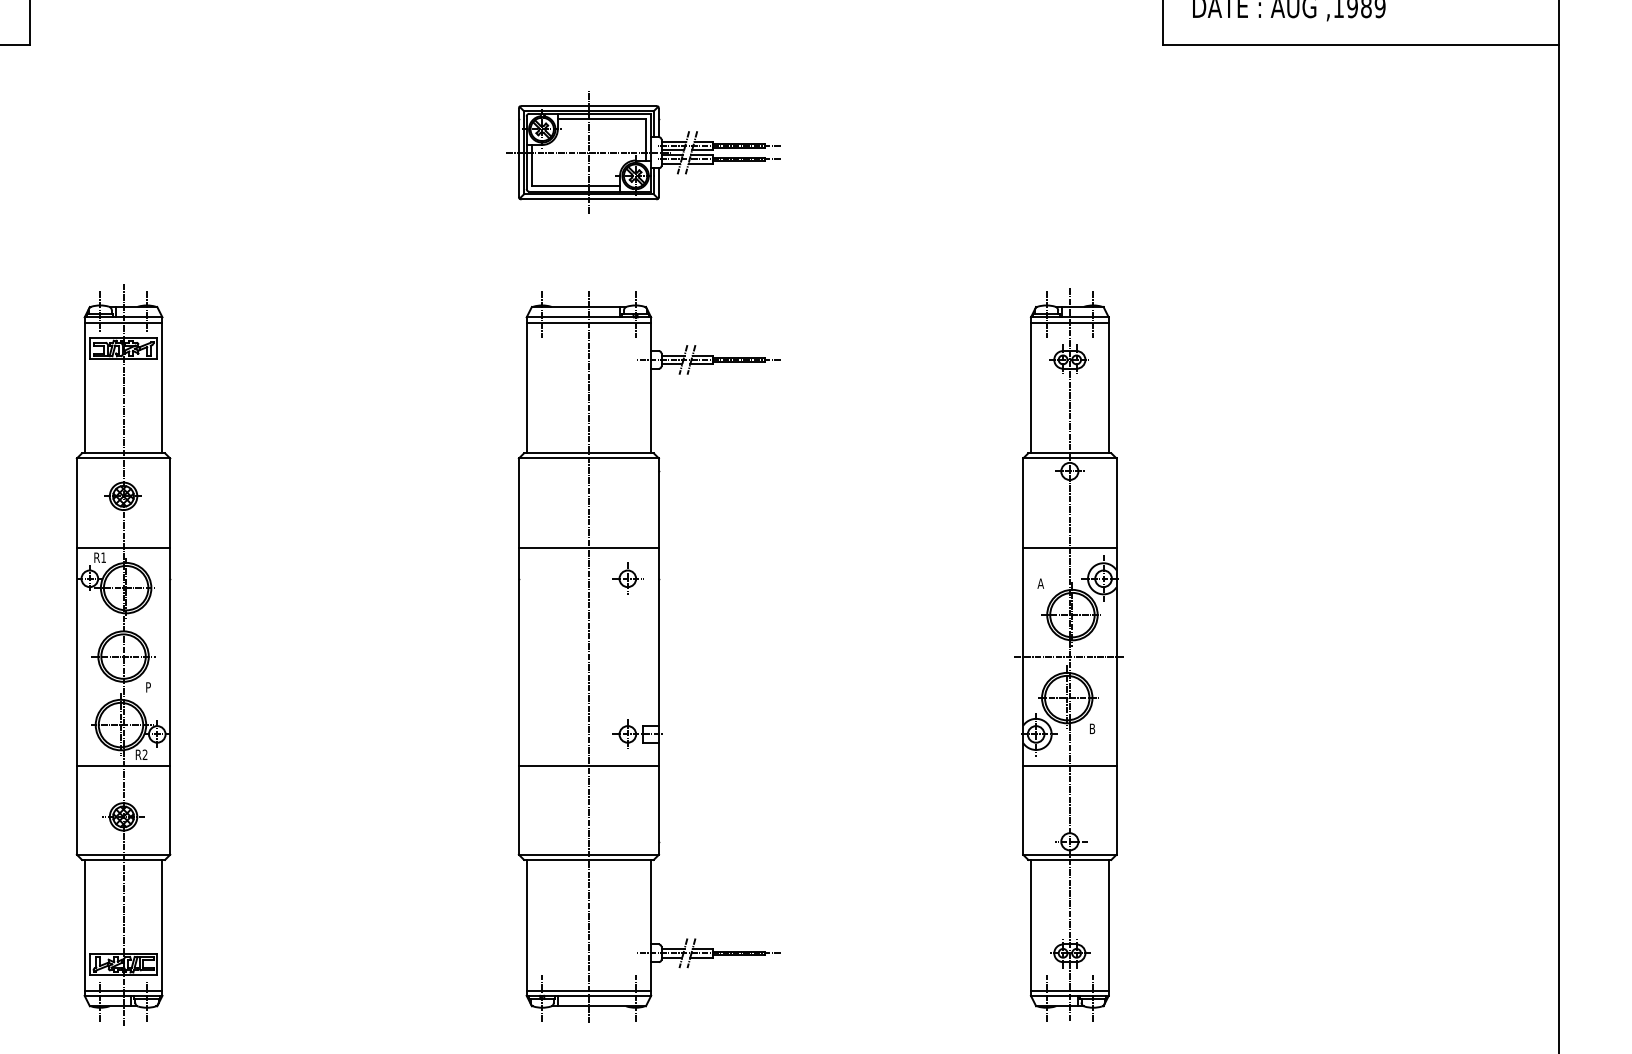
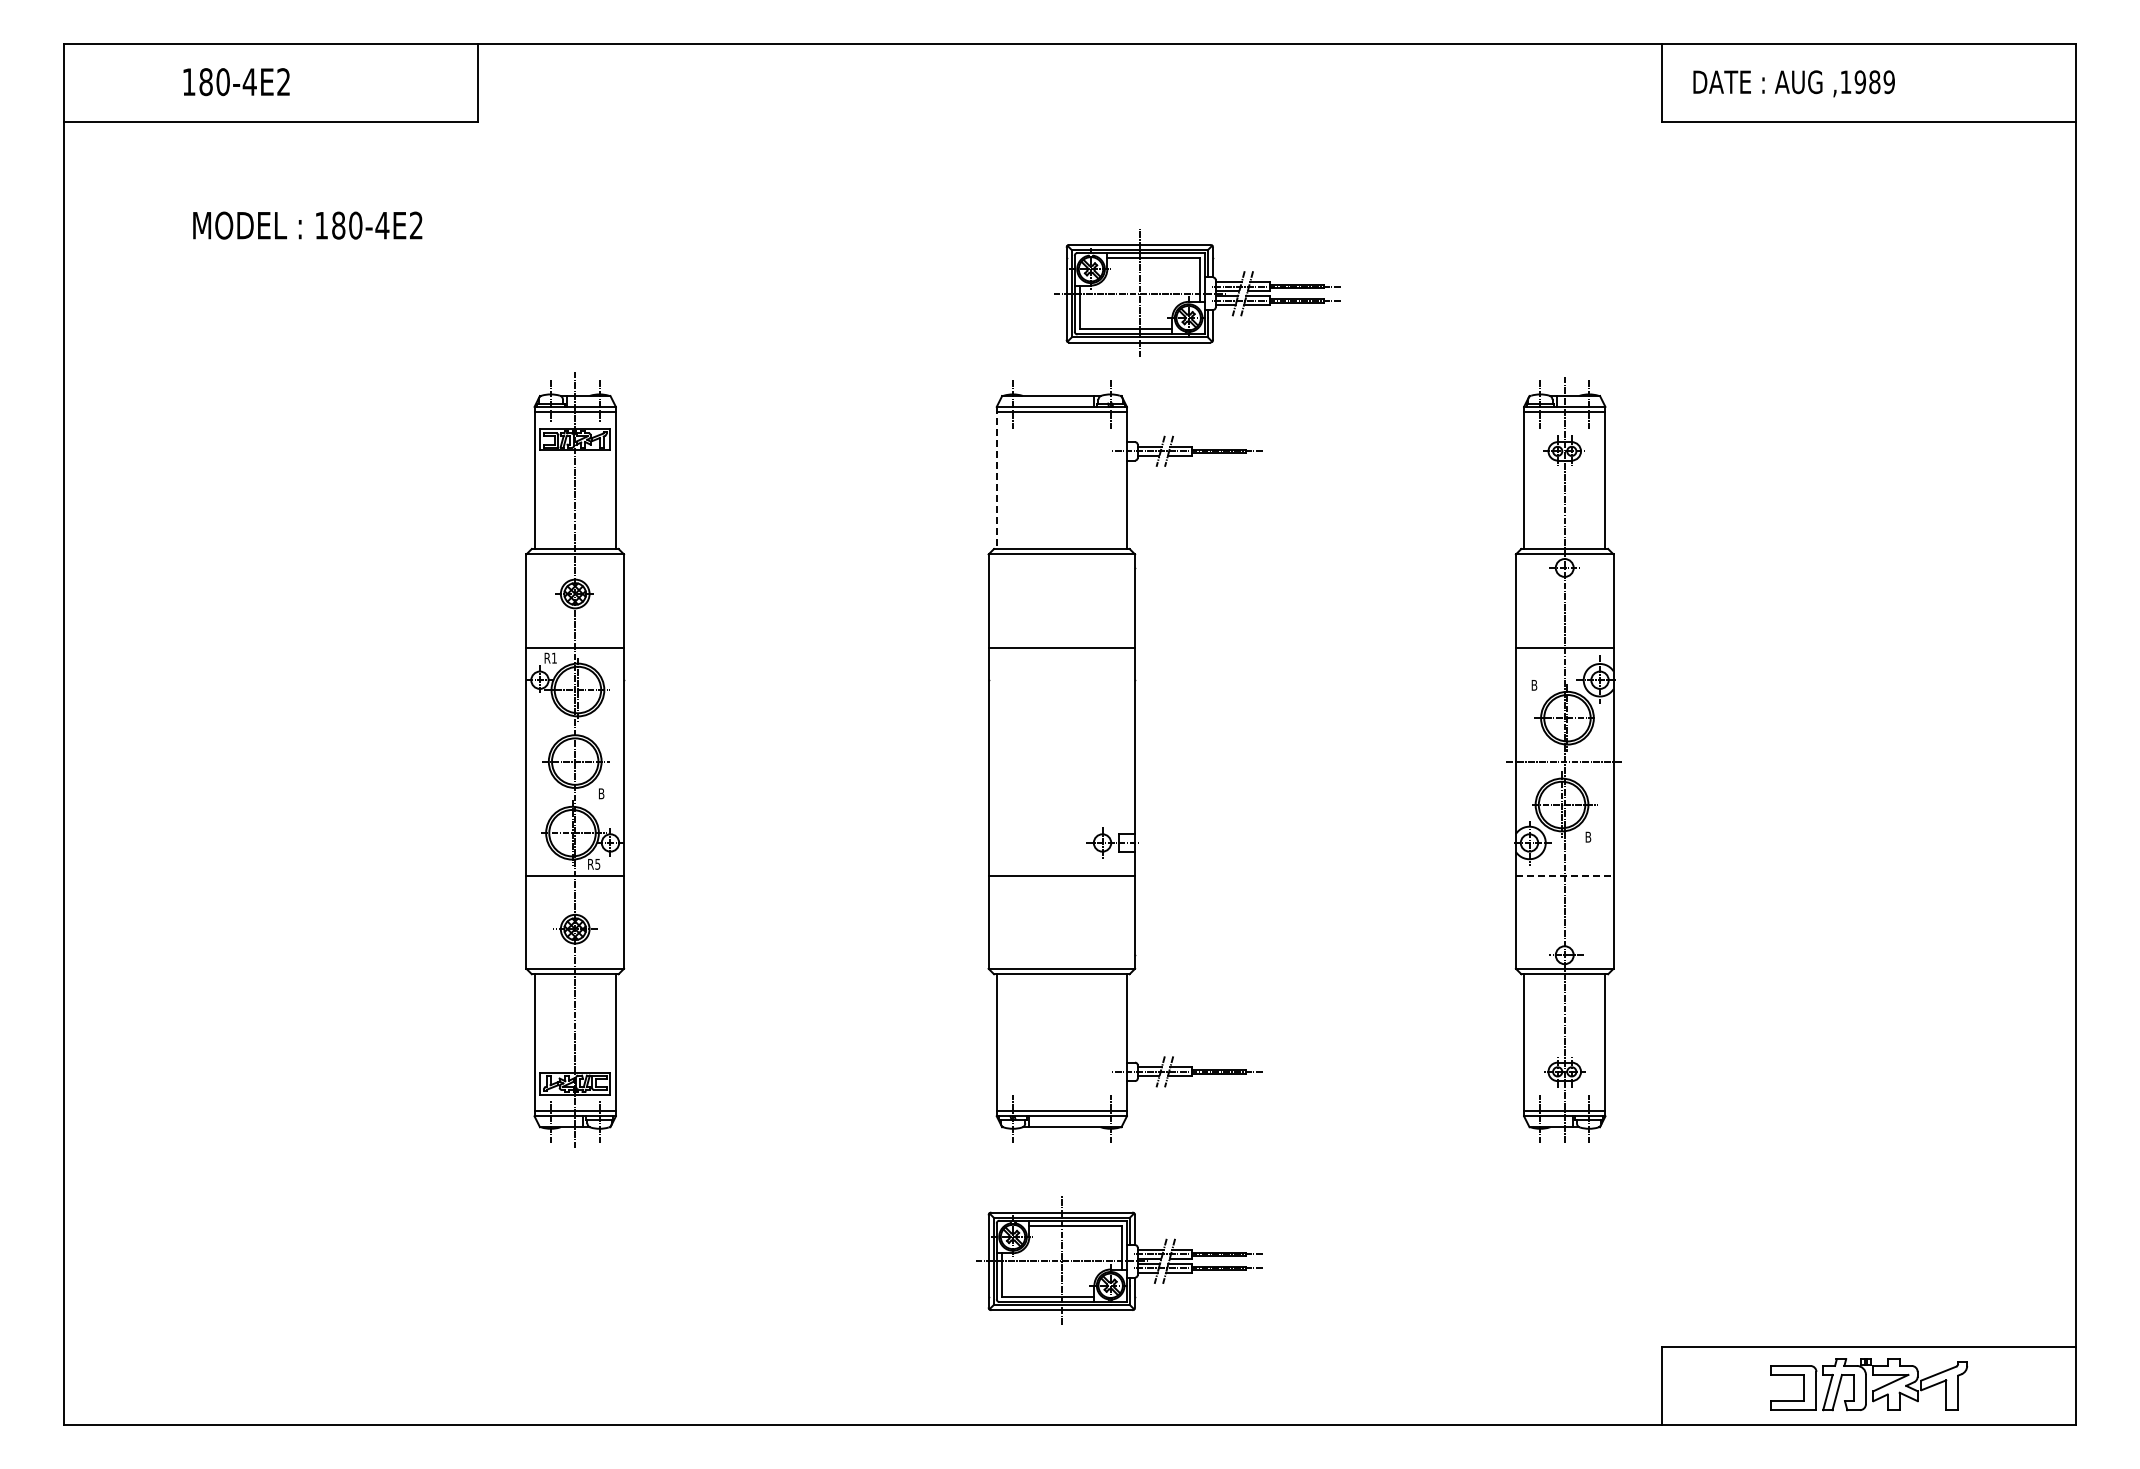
part: (644, 151) -> (1197, 292), moved
line: (526, 385) -> (996, 478), solid -> dashed
part: (626, 578) -> (1101, 679), removed
text: (1040, 583) -> (1534, 685), A -> B
line: (588, 656) -> (1061, 761), removed
text: (149, 687) -> (602, 793), P -> B
text: (144, 754) -> (597, 863), R2 -> R5
line: (1069, 765) -> (1564, 875), solid -> dashed

